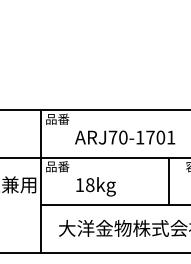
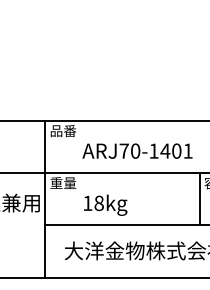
text: (150, 137) -> (165, 151), ARJ70-1701 -> ARJ70-1401
text: (57, 166) -> (63, 182), 品番 -> 重量
line: (168, 181) -> (199, 199), moved

